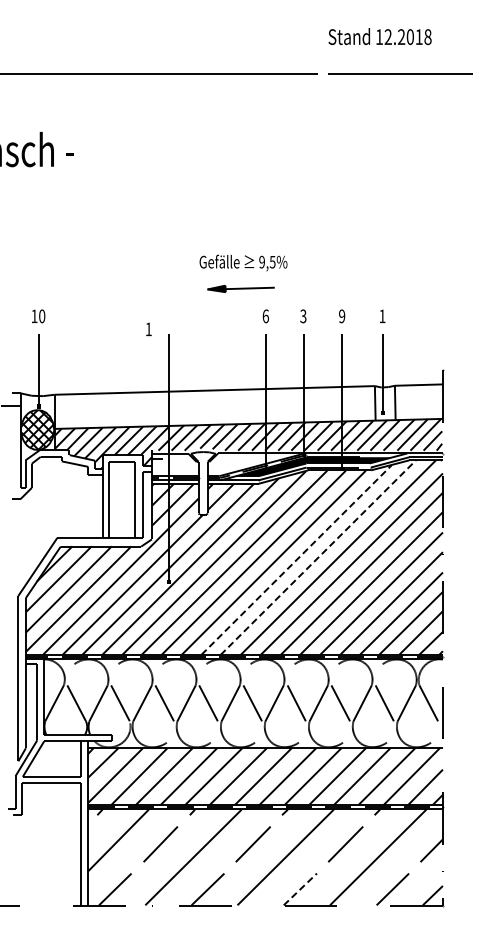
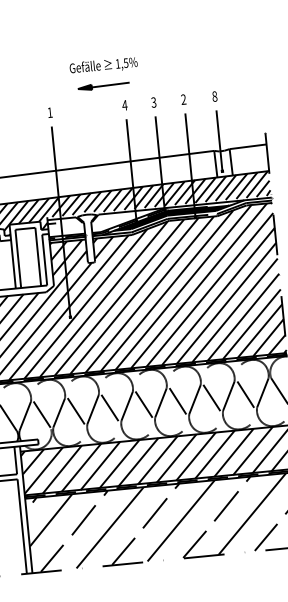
text: (261, 261) -> (117, 63), 9,5% -> 1,5%
text: (265, 316) -> (124, 105), 6 -> 4
text: (342, 316) -> (184, 99), 9 -> 2
text: (382, 316) -> (214, 96), 1 -> 8
text: (148, 328) -> (49, 112), moved
line: (318, 557) -> (183, 287), dashed -> solid
line: (296, 559) -> (166, 290), dashed -> solid
line: (300, 889) -> (194, 544), dashed -> solid

